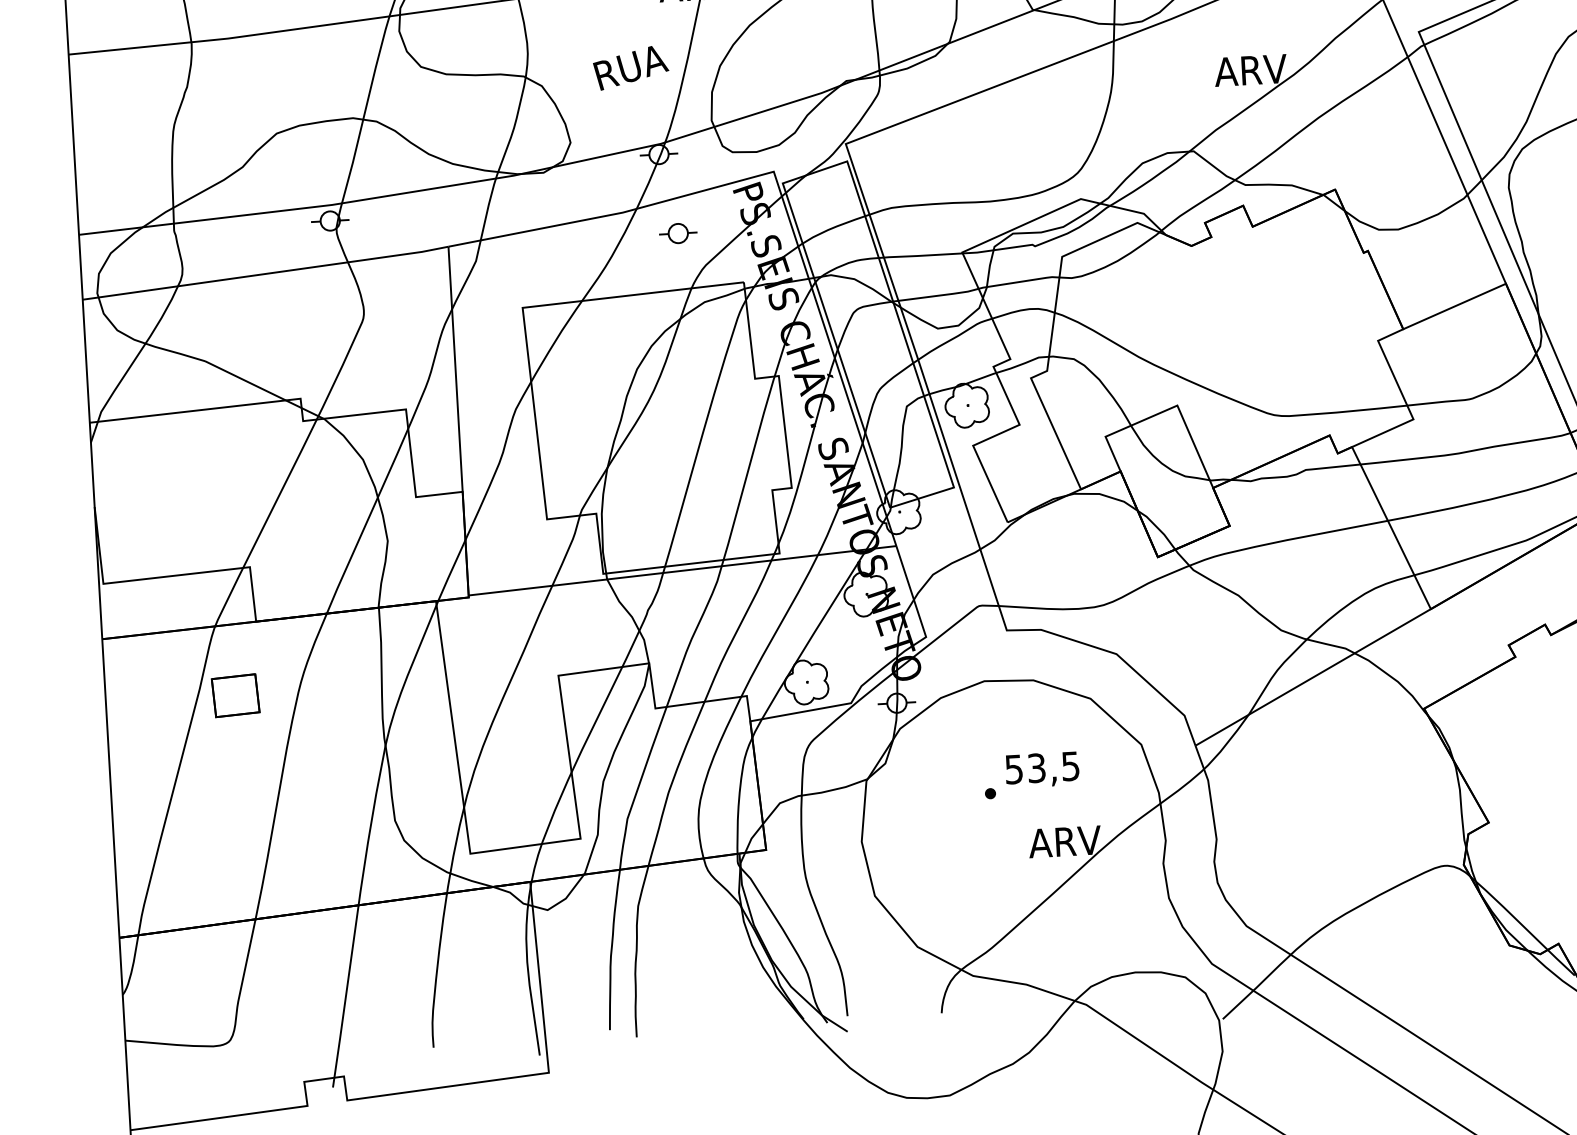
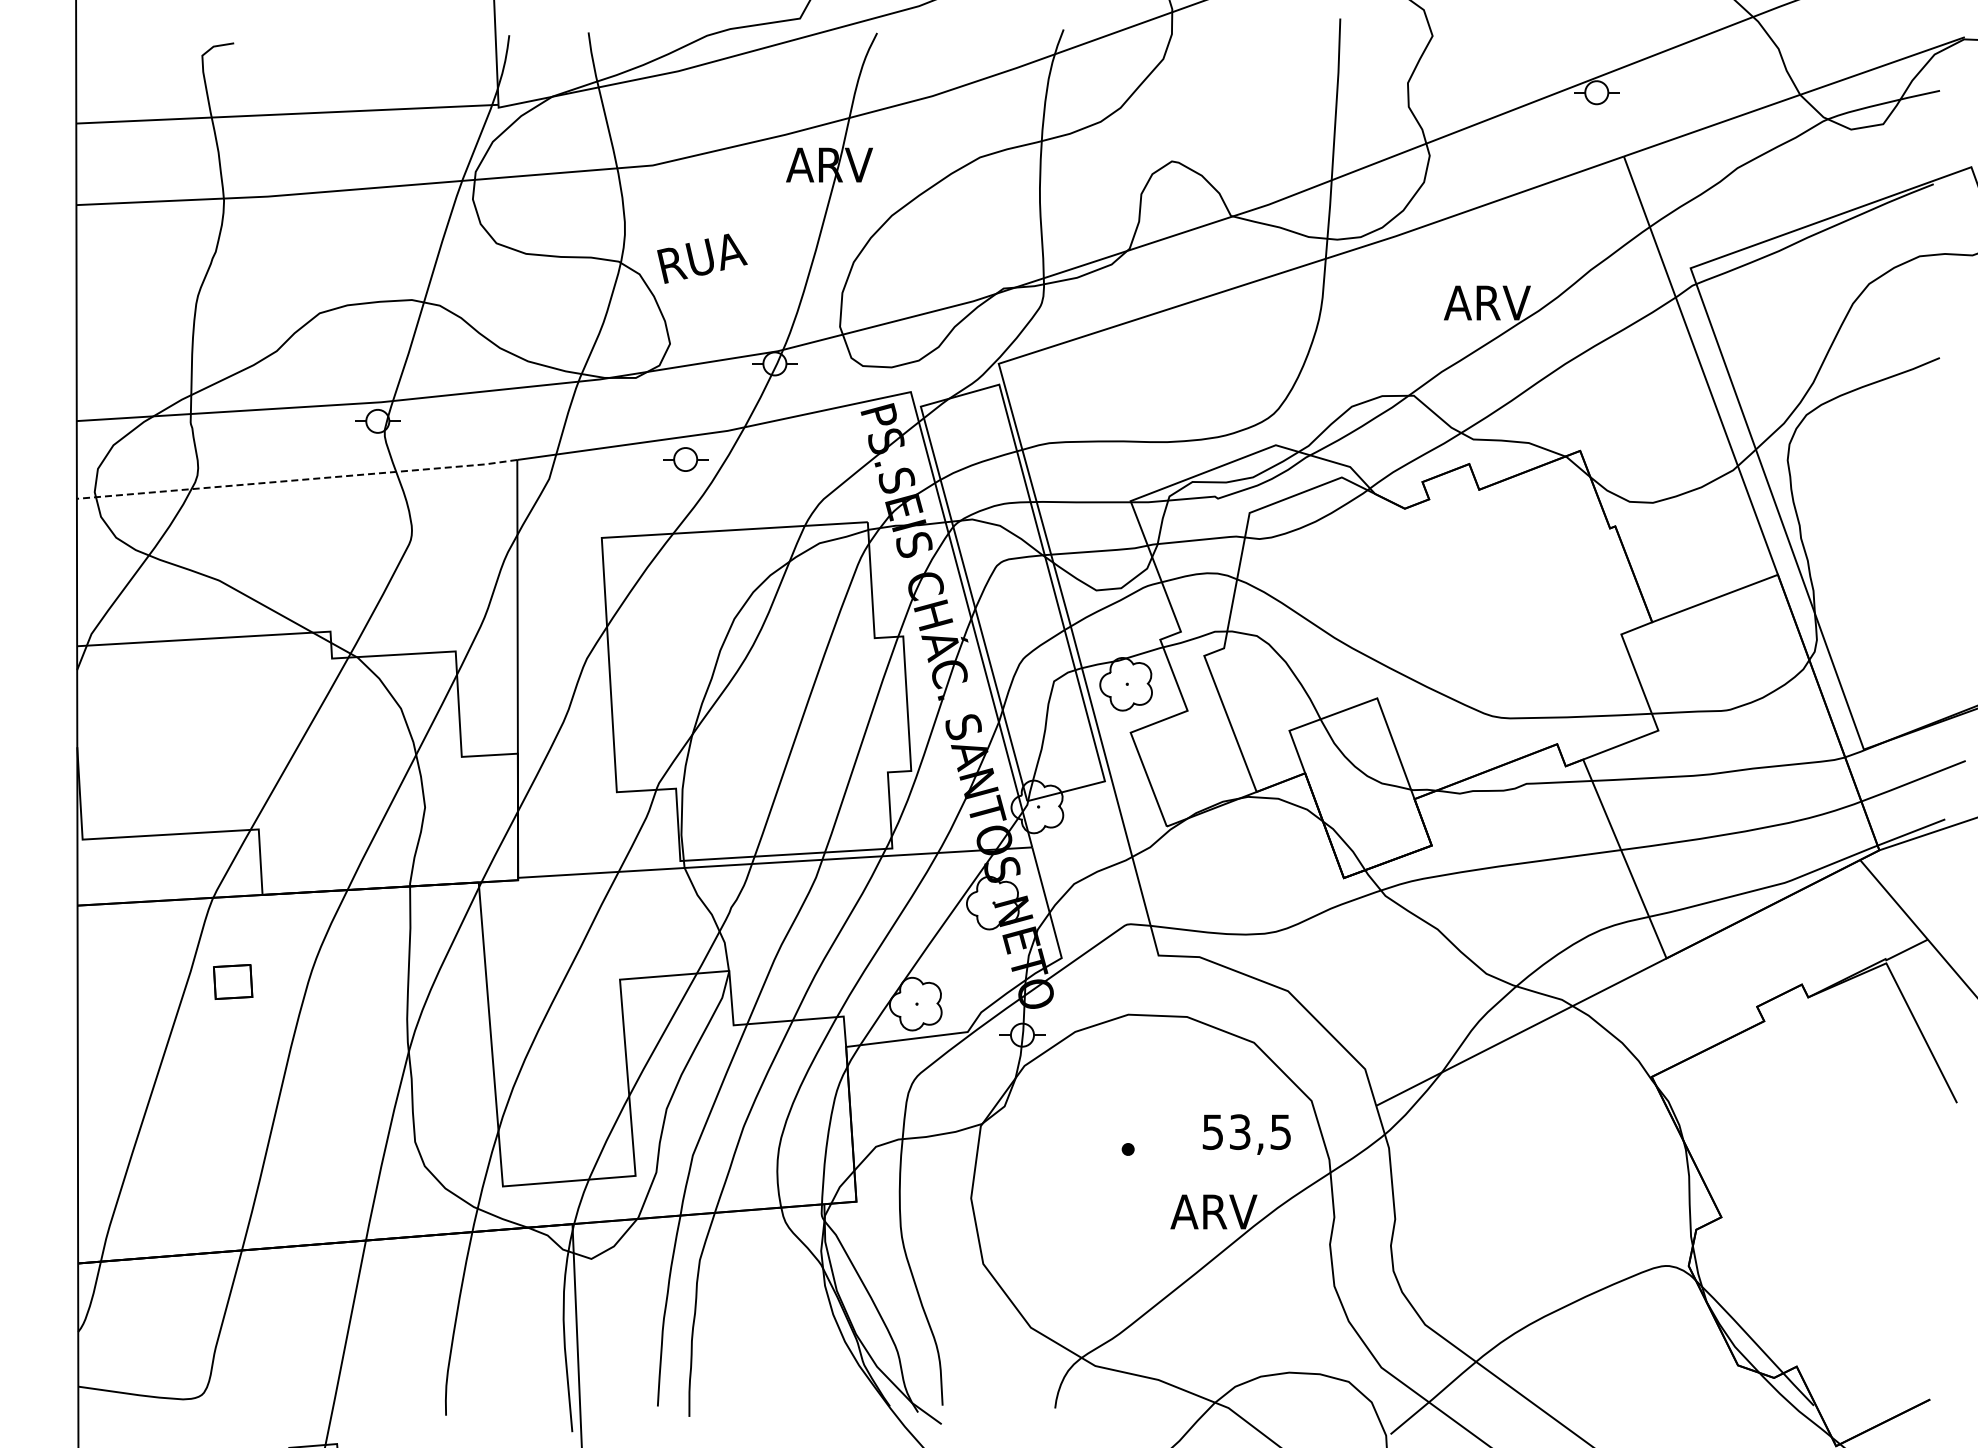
text: (631, 67) -> (702, 258), moved
part: (678, 233) -> (685, 459), moved
line: (266, 274) -> (298, 480), solid -> dashed
part: (235, 695) -> (232, 981), size x0.7
text: (1042, 769) -> (1246, 1134), moved

